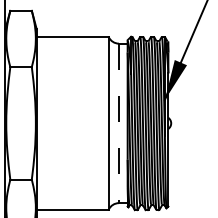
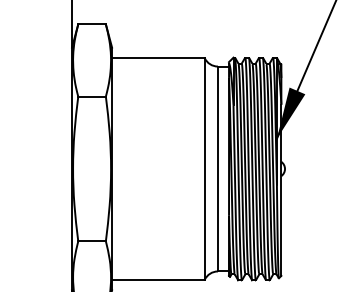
line: (118, 123) -> (217, 169), dashed -> solid

